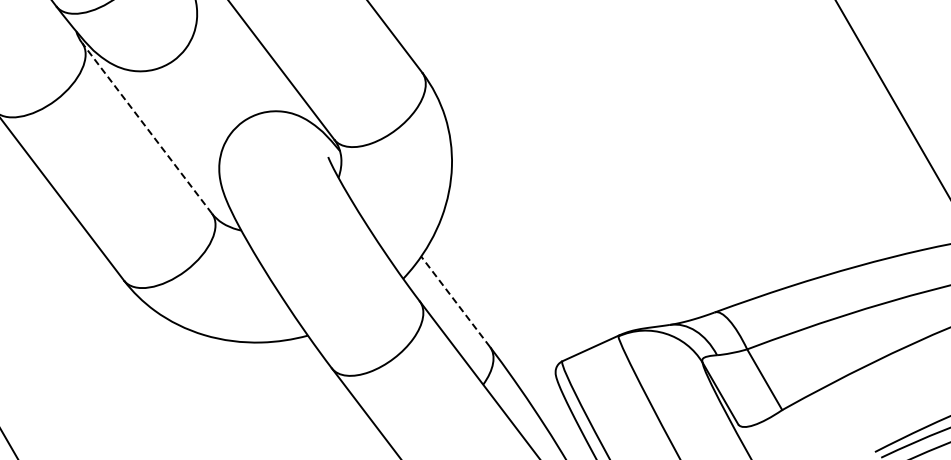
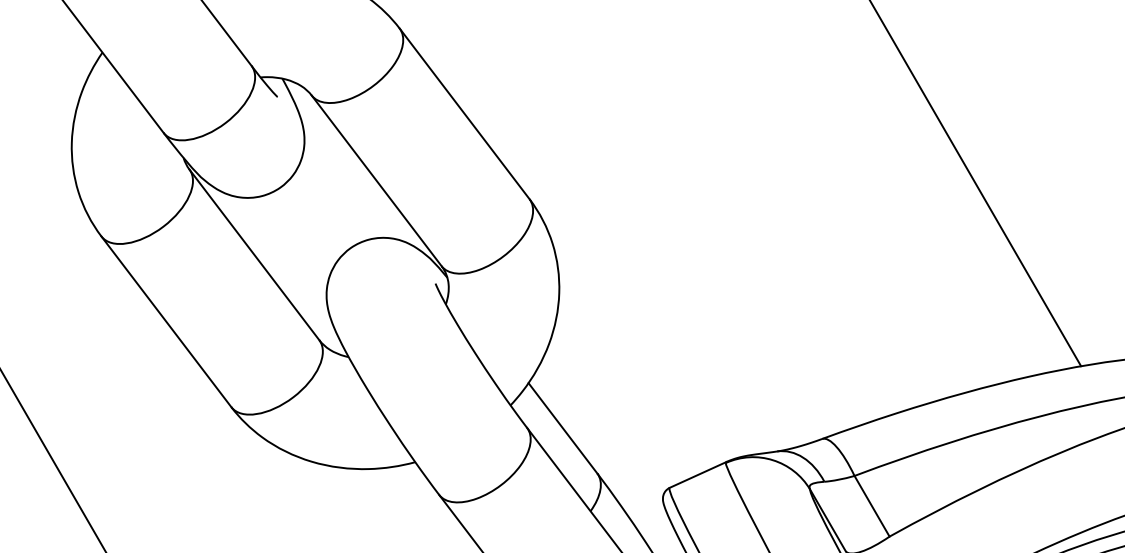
line: (147, 127) -> (254, 254), dashed -> solid
line: (455, 301) -> (562, 428), dashed -> solid

